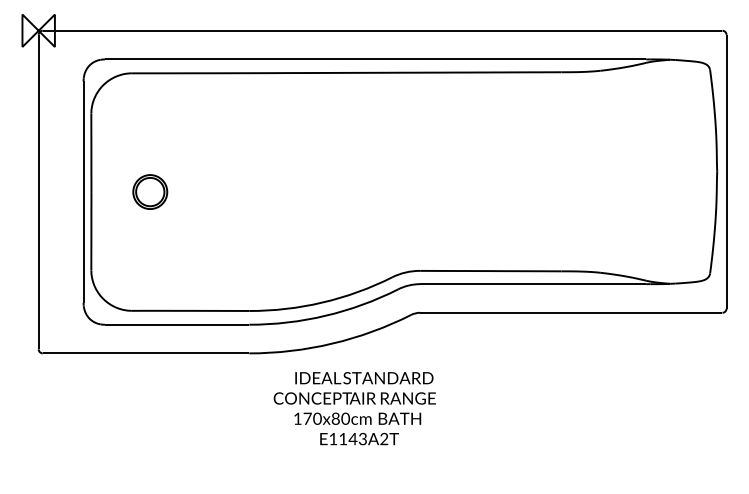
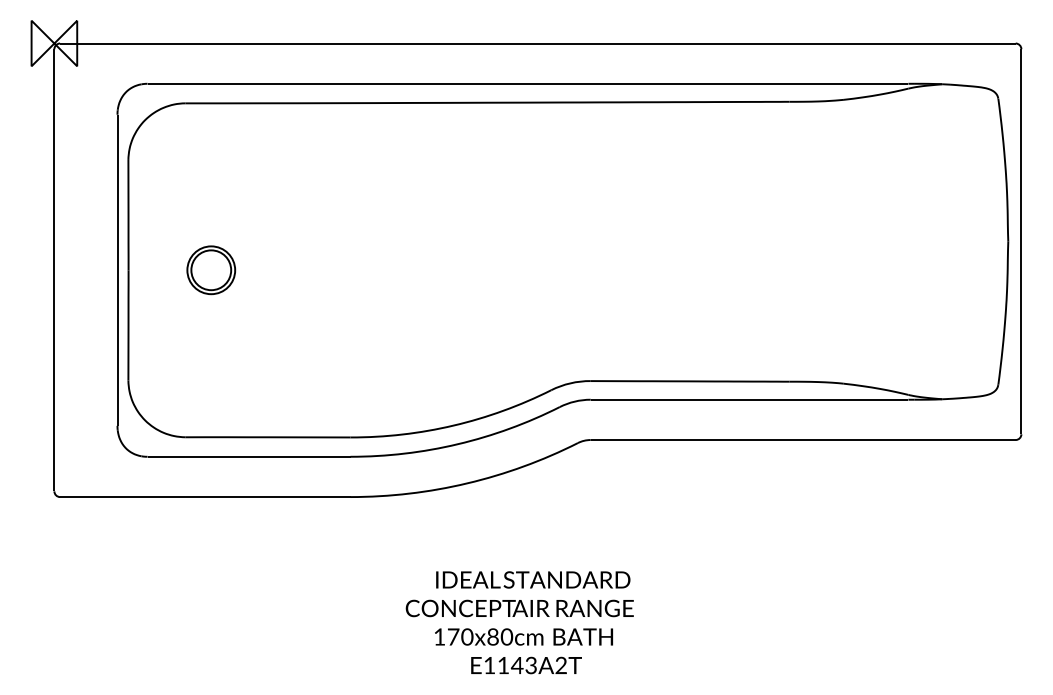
part: (351, 404) -> (514, 616), moved

